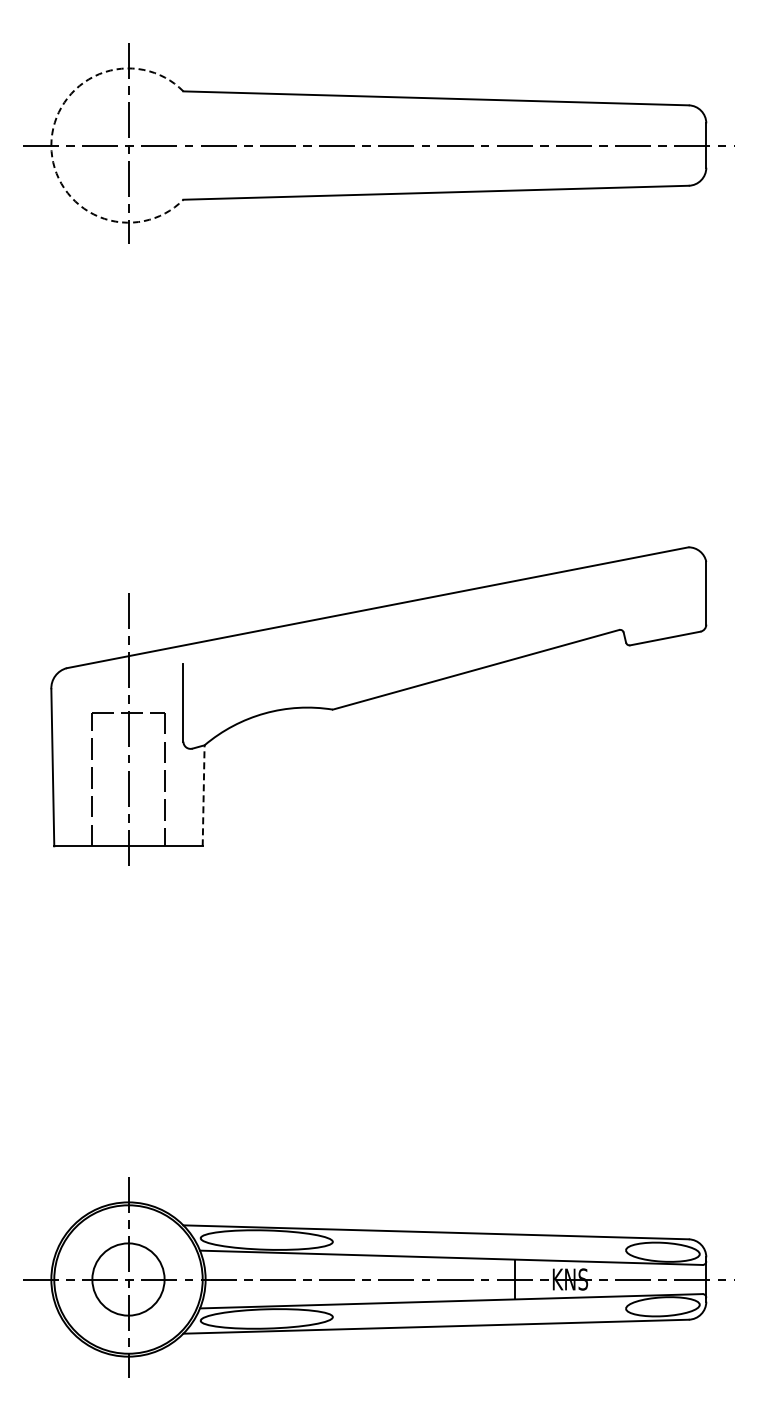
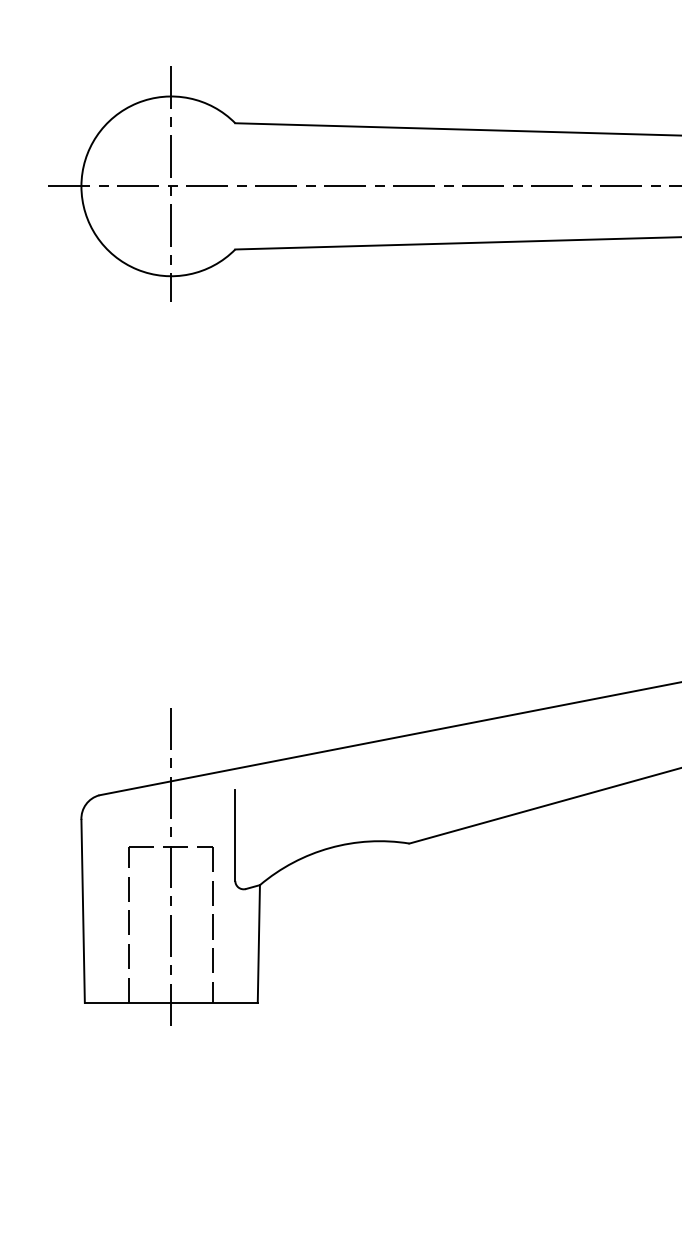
arc: (51, 145) -> (81, 186), dashed -> solid
line: (203, 795) -> (258, 943), dashed -> solid

